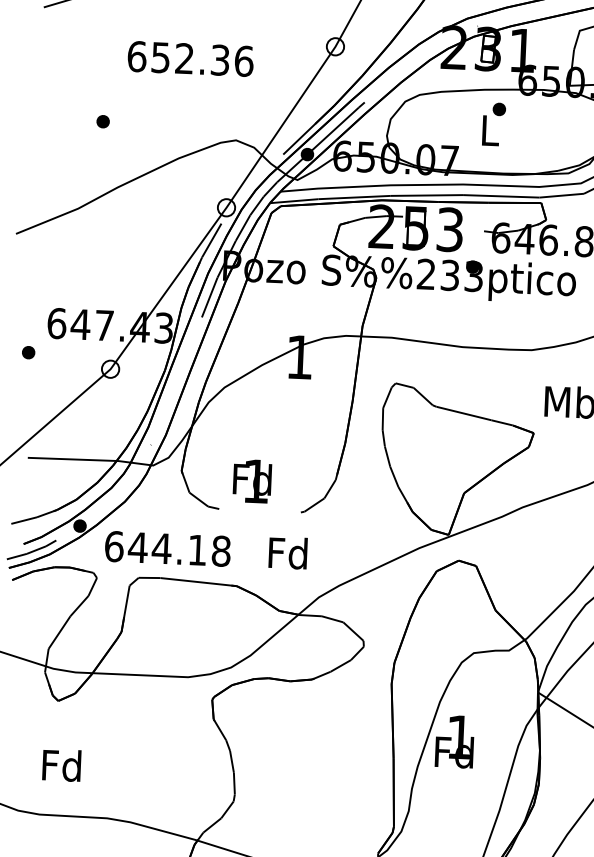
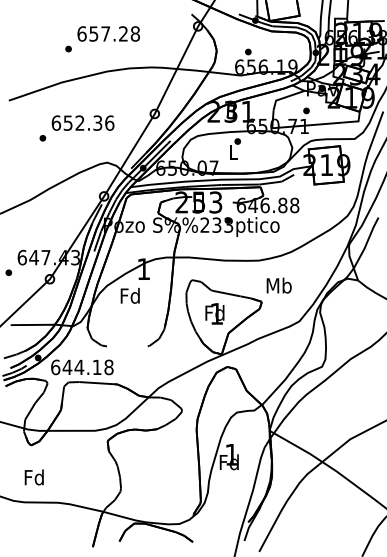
part: (102, 122) -> (42, 138), moved
text: (251, 480) -> (214, 313), moved
text: (286, 552) -> (129, 295), moved

